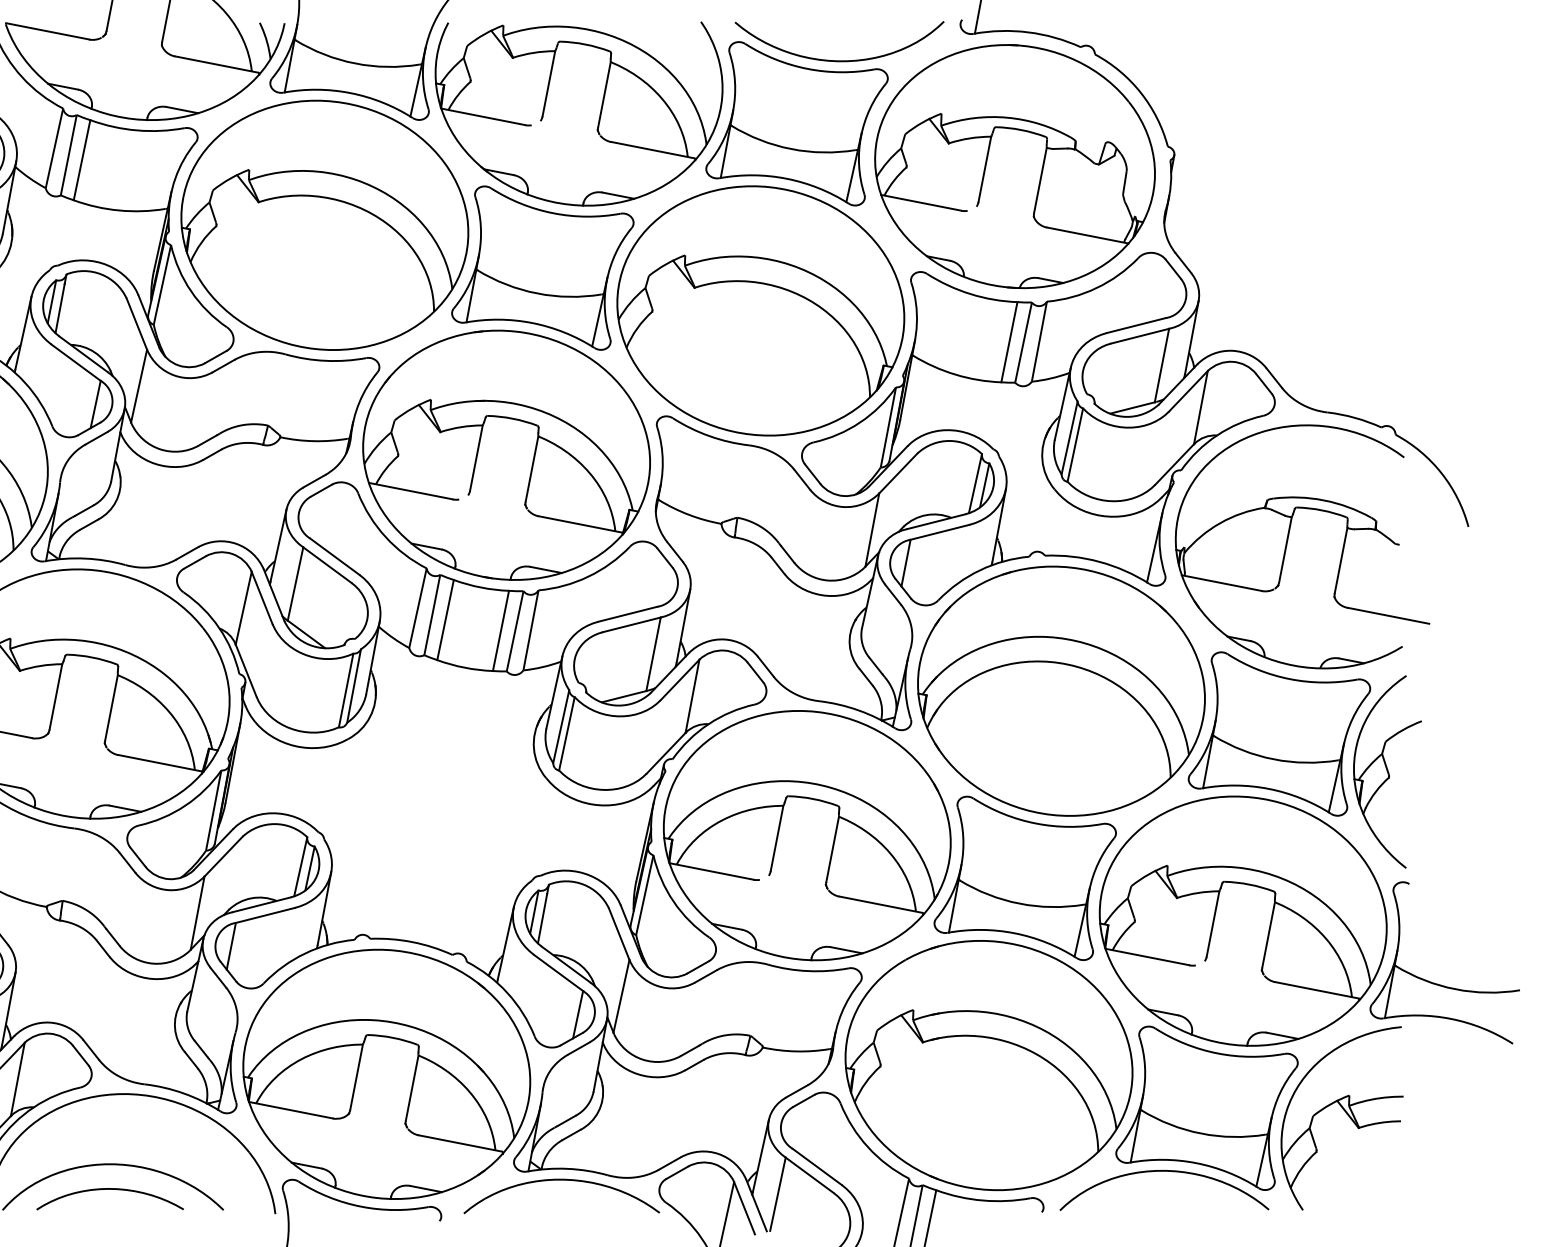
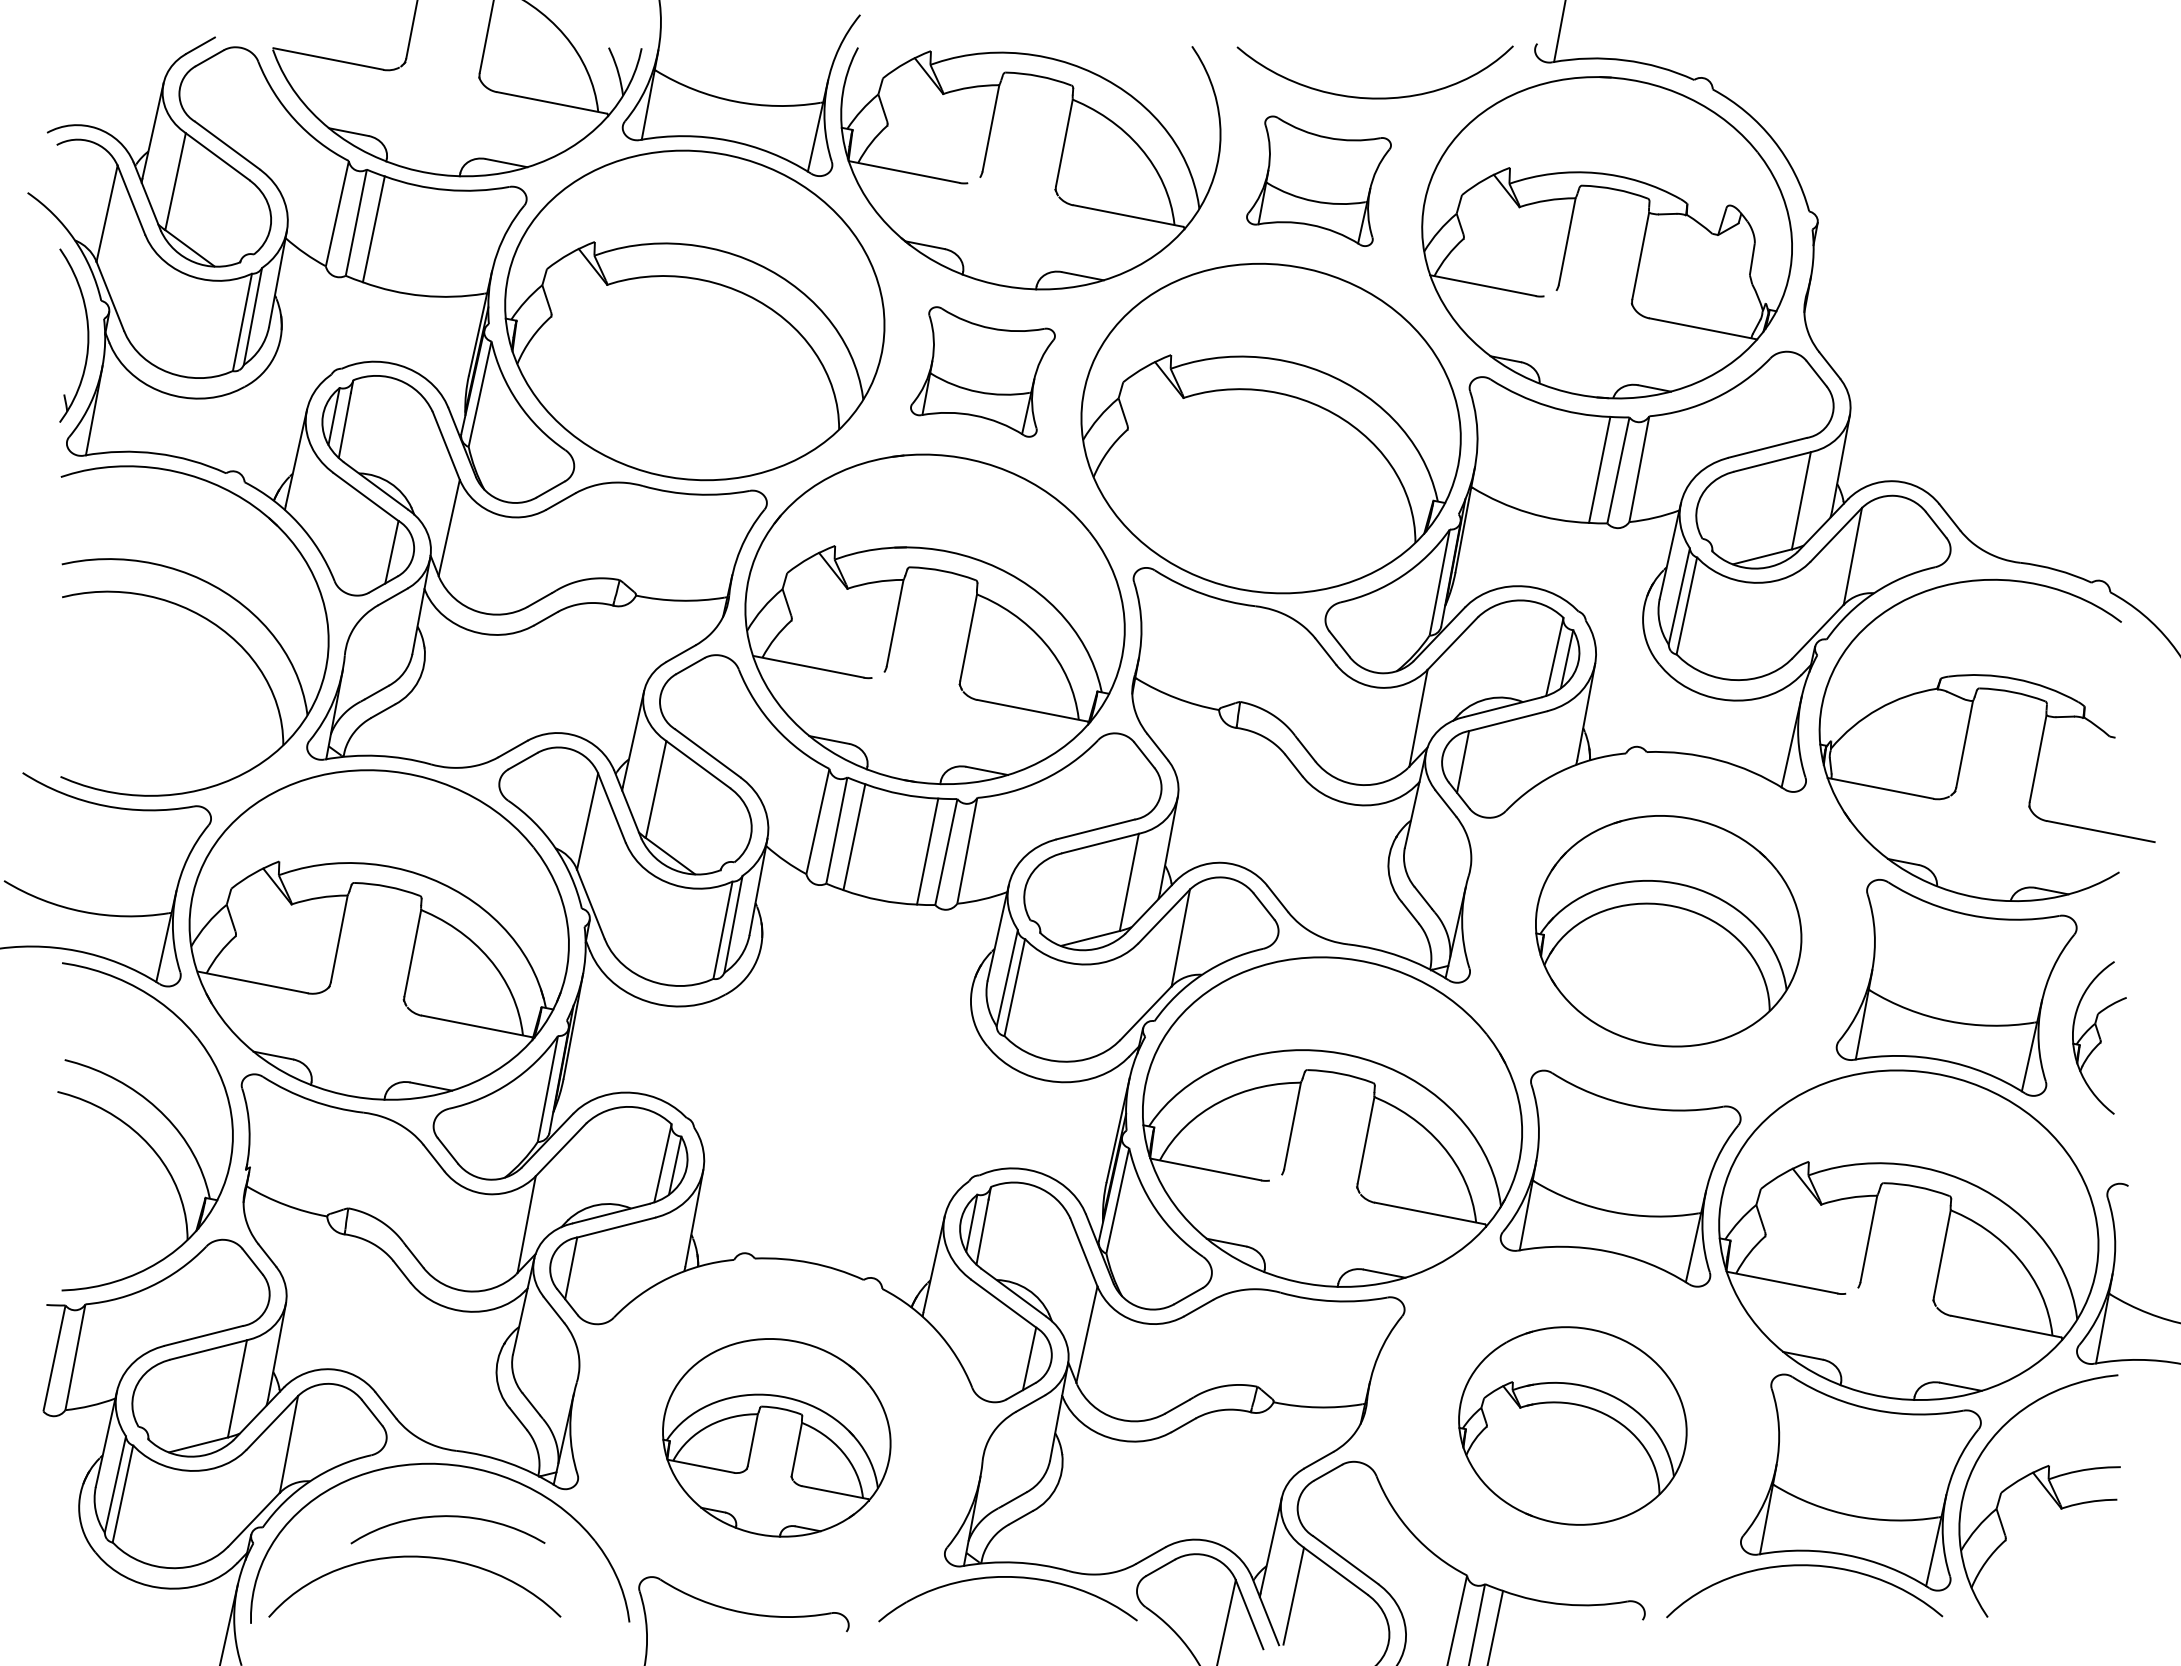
part: (796, 124) -> (1318, 181), size x0.6
part: (542, 267) -> (982, 371), size x0.6
part: (1061, 690) -> (1668, 930), size x0.7
part: (1387, 771) -> (2099, 1037), size x0.6
part: (988, 1065) -> (1572, 1425), size x0.6
part: (386, 1074) -> (776, 1437), size x0.6
curve: (110, 1189) -> (448, 1517), moved

